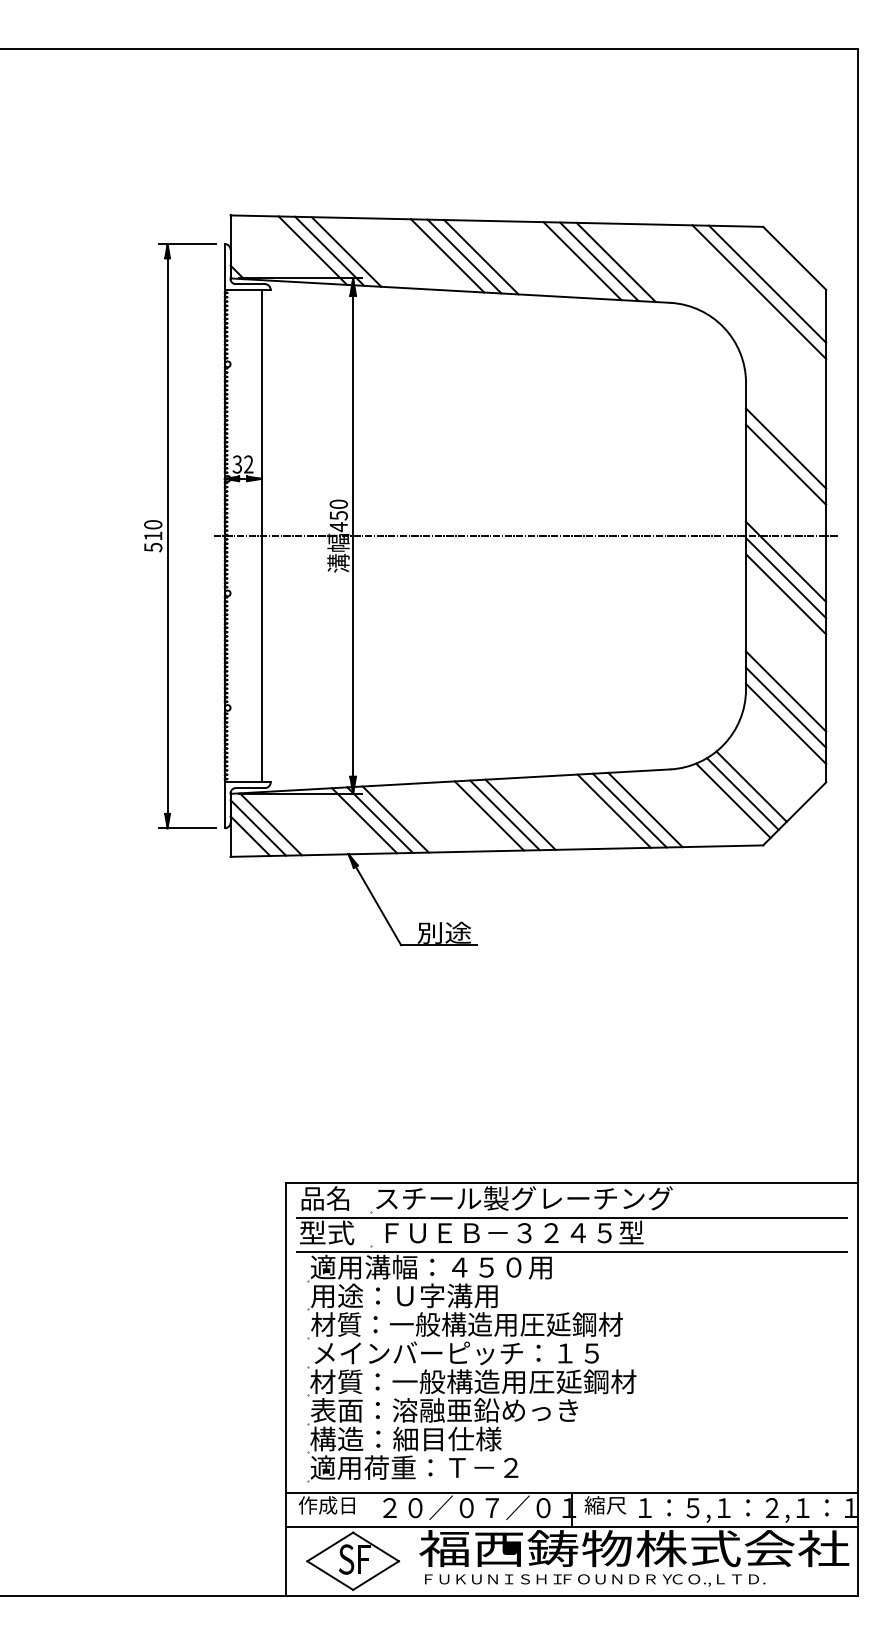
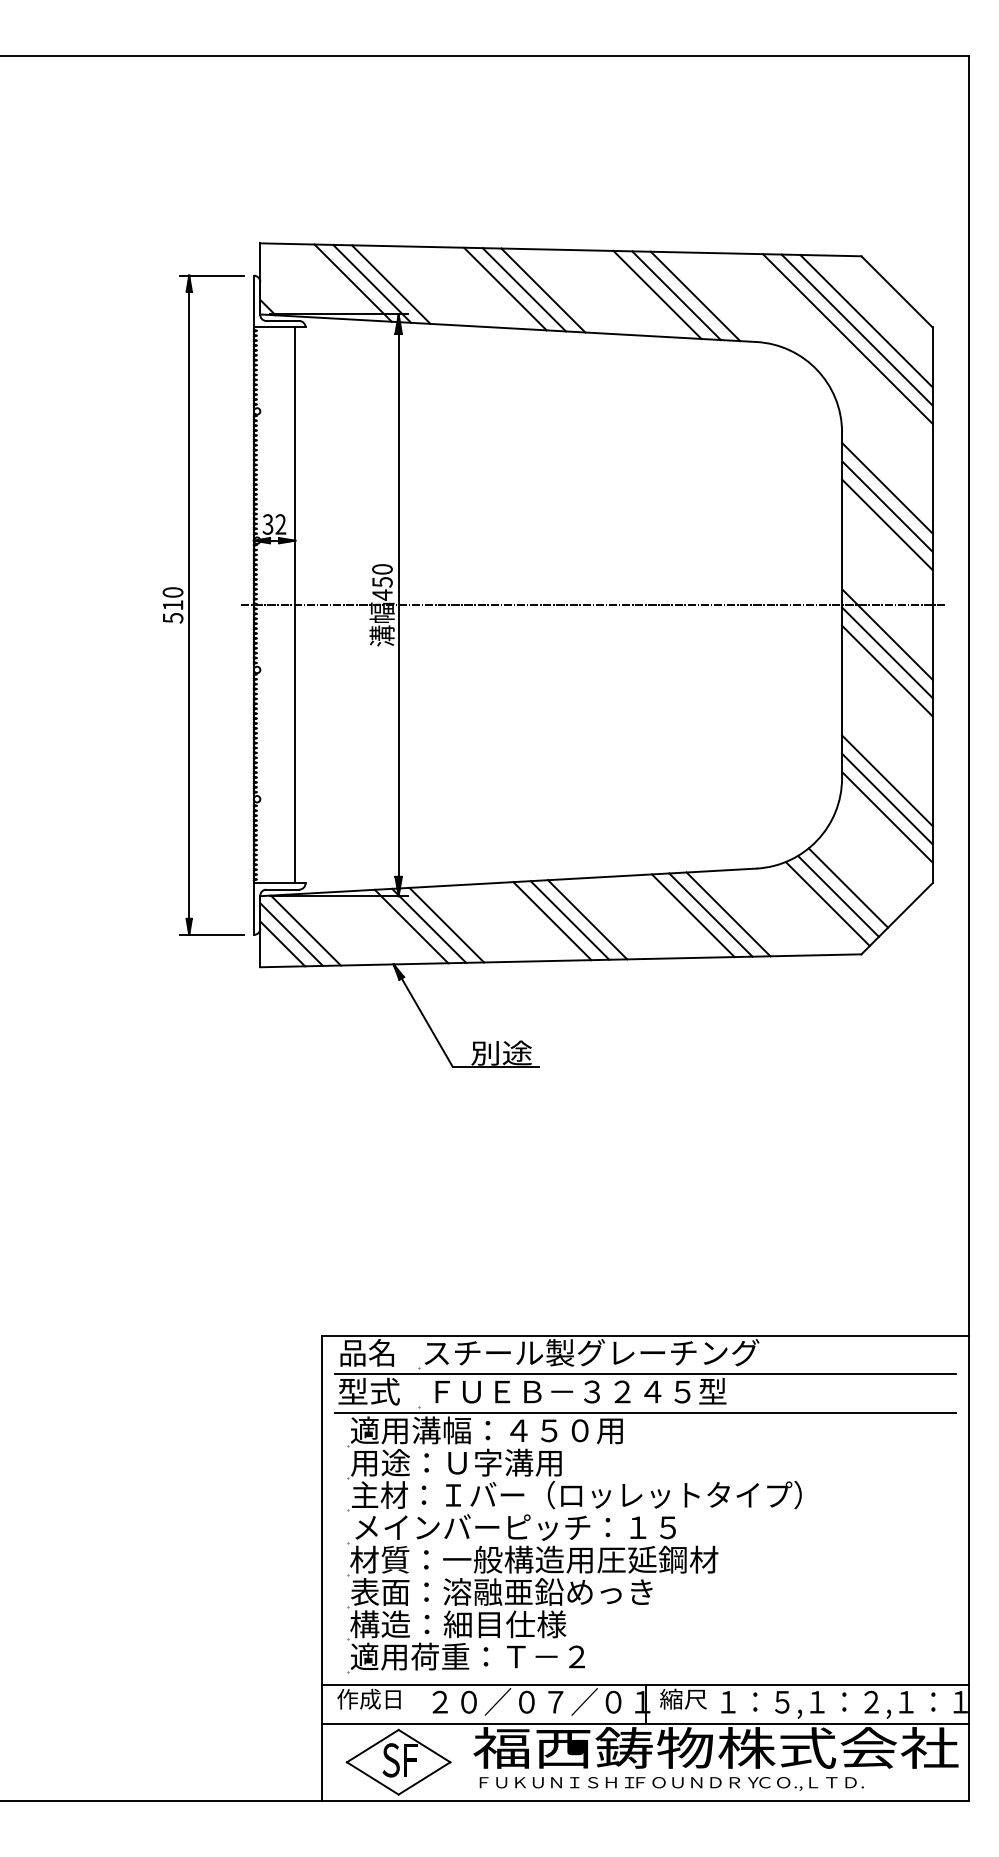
line: (750, 300) -> (847, 339), added
line: (786, 432) -> (887, 488), added
text: (510, 1324) -> (576, 1495), 材質：一般構造用圧延鋼材 -> 主材：Ｉバー（ロッレットタイプ）

